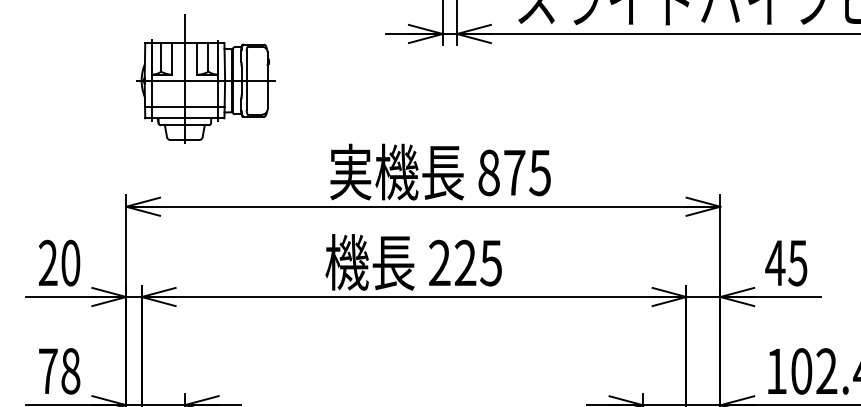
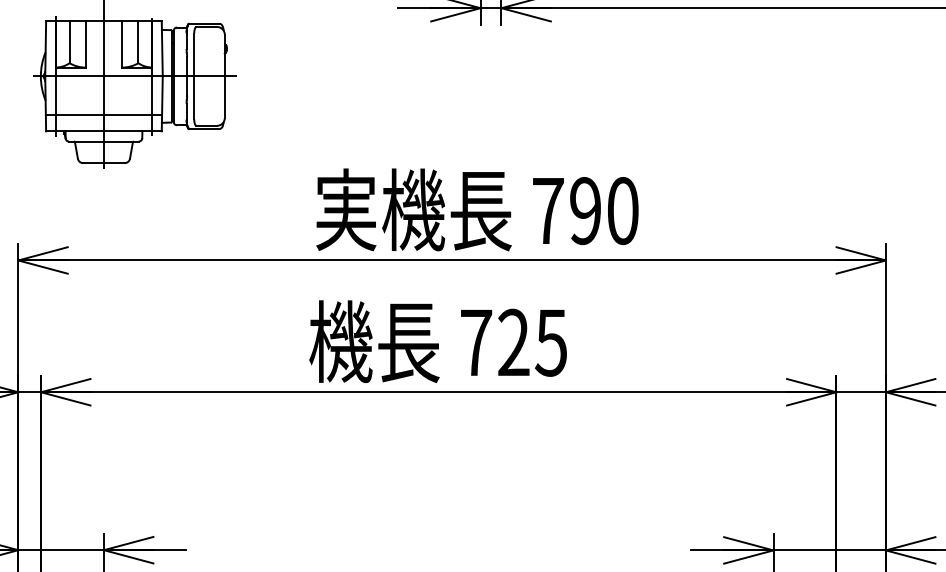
text: (514, 172) -> (585, 210), 875 -> 790
text: (439, 262) -> (475, 341), 225 -> 725

